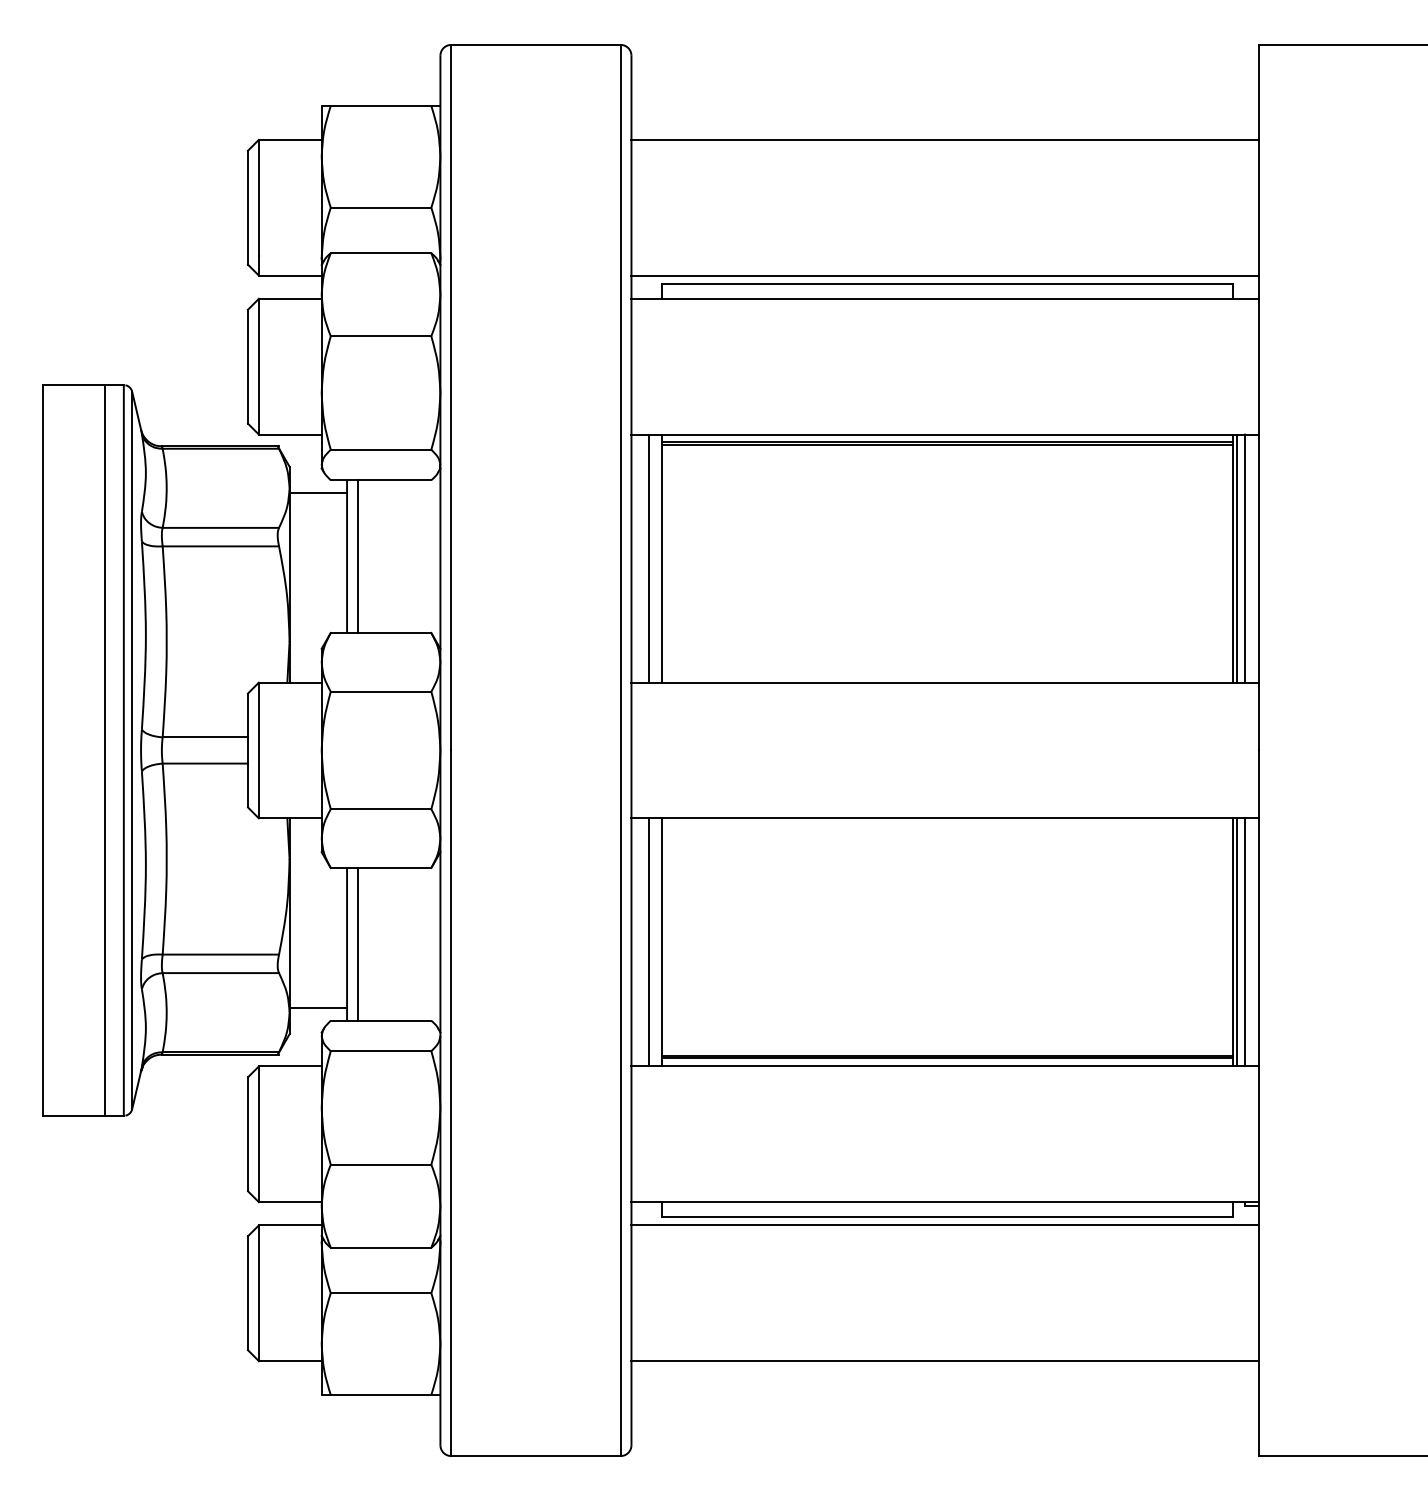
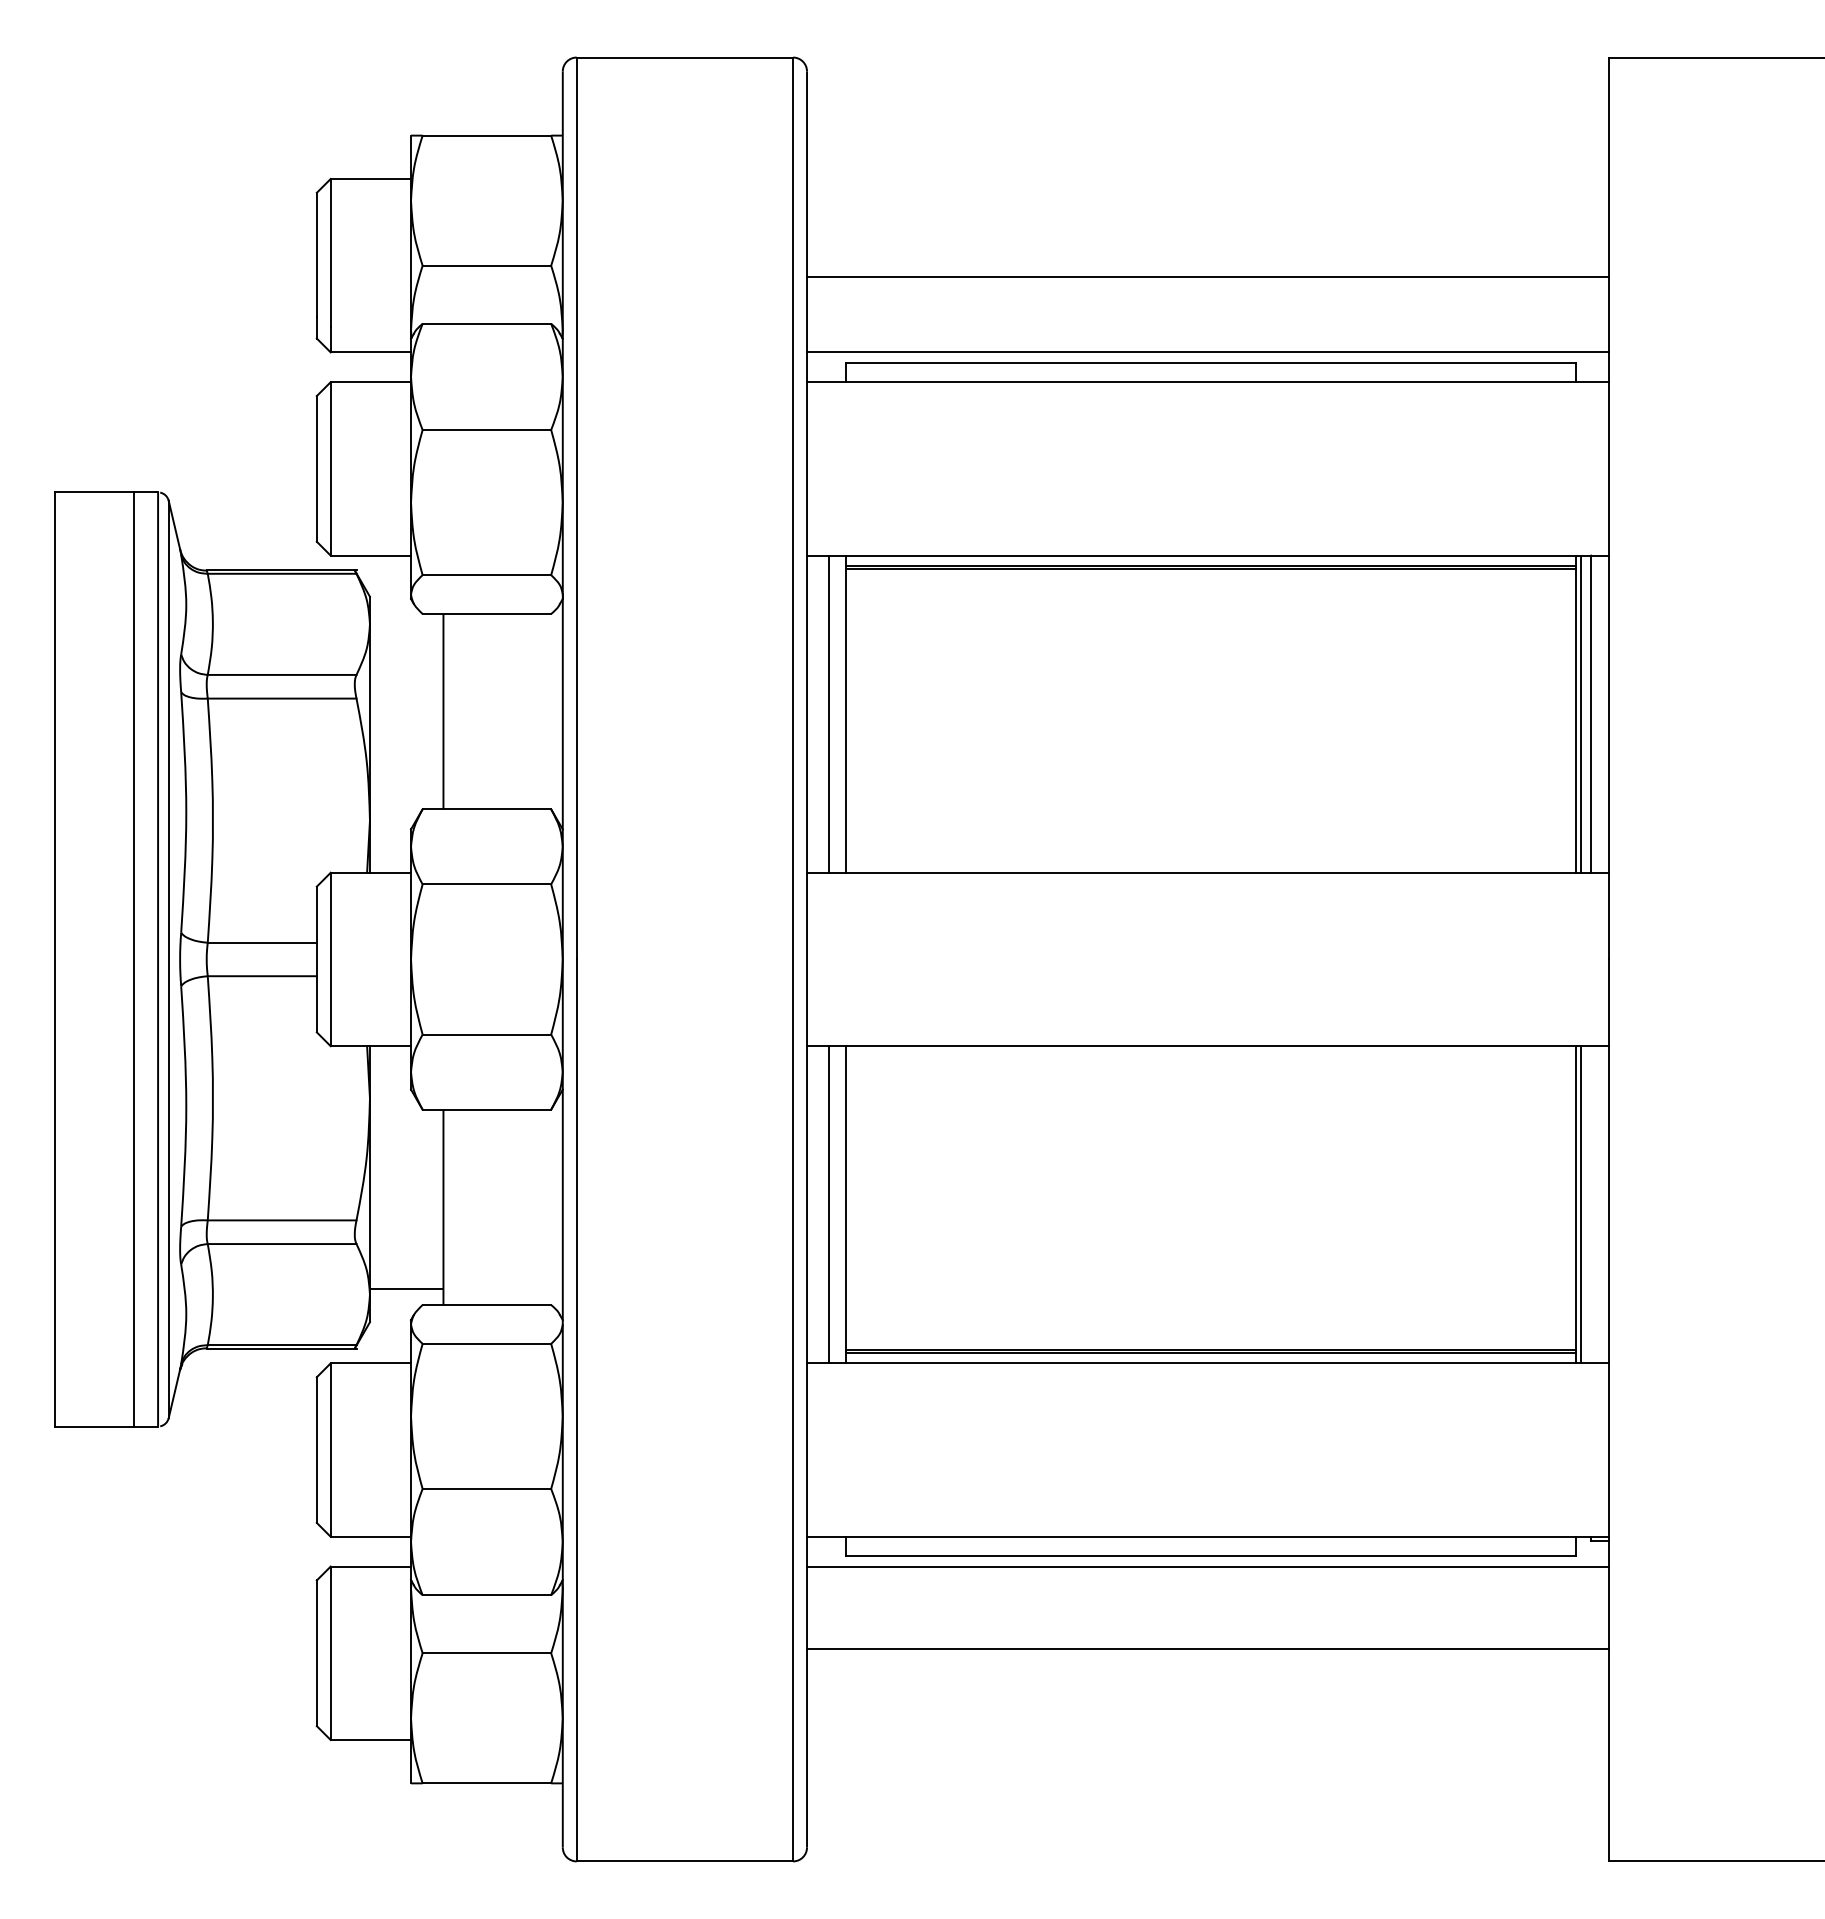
line: (944, 139) -> (1207, 276), moved
line: (318, 493) -> (406, 630), removed
line: (358, 556) -> (457, 711), removed
line: (1245, 942) -> (1591, 1204), removed
line: (358, 943) -> (457, 1206), removed
line: (944, 1361) -> (1207, 1649), moved

